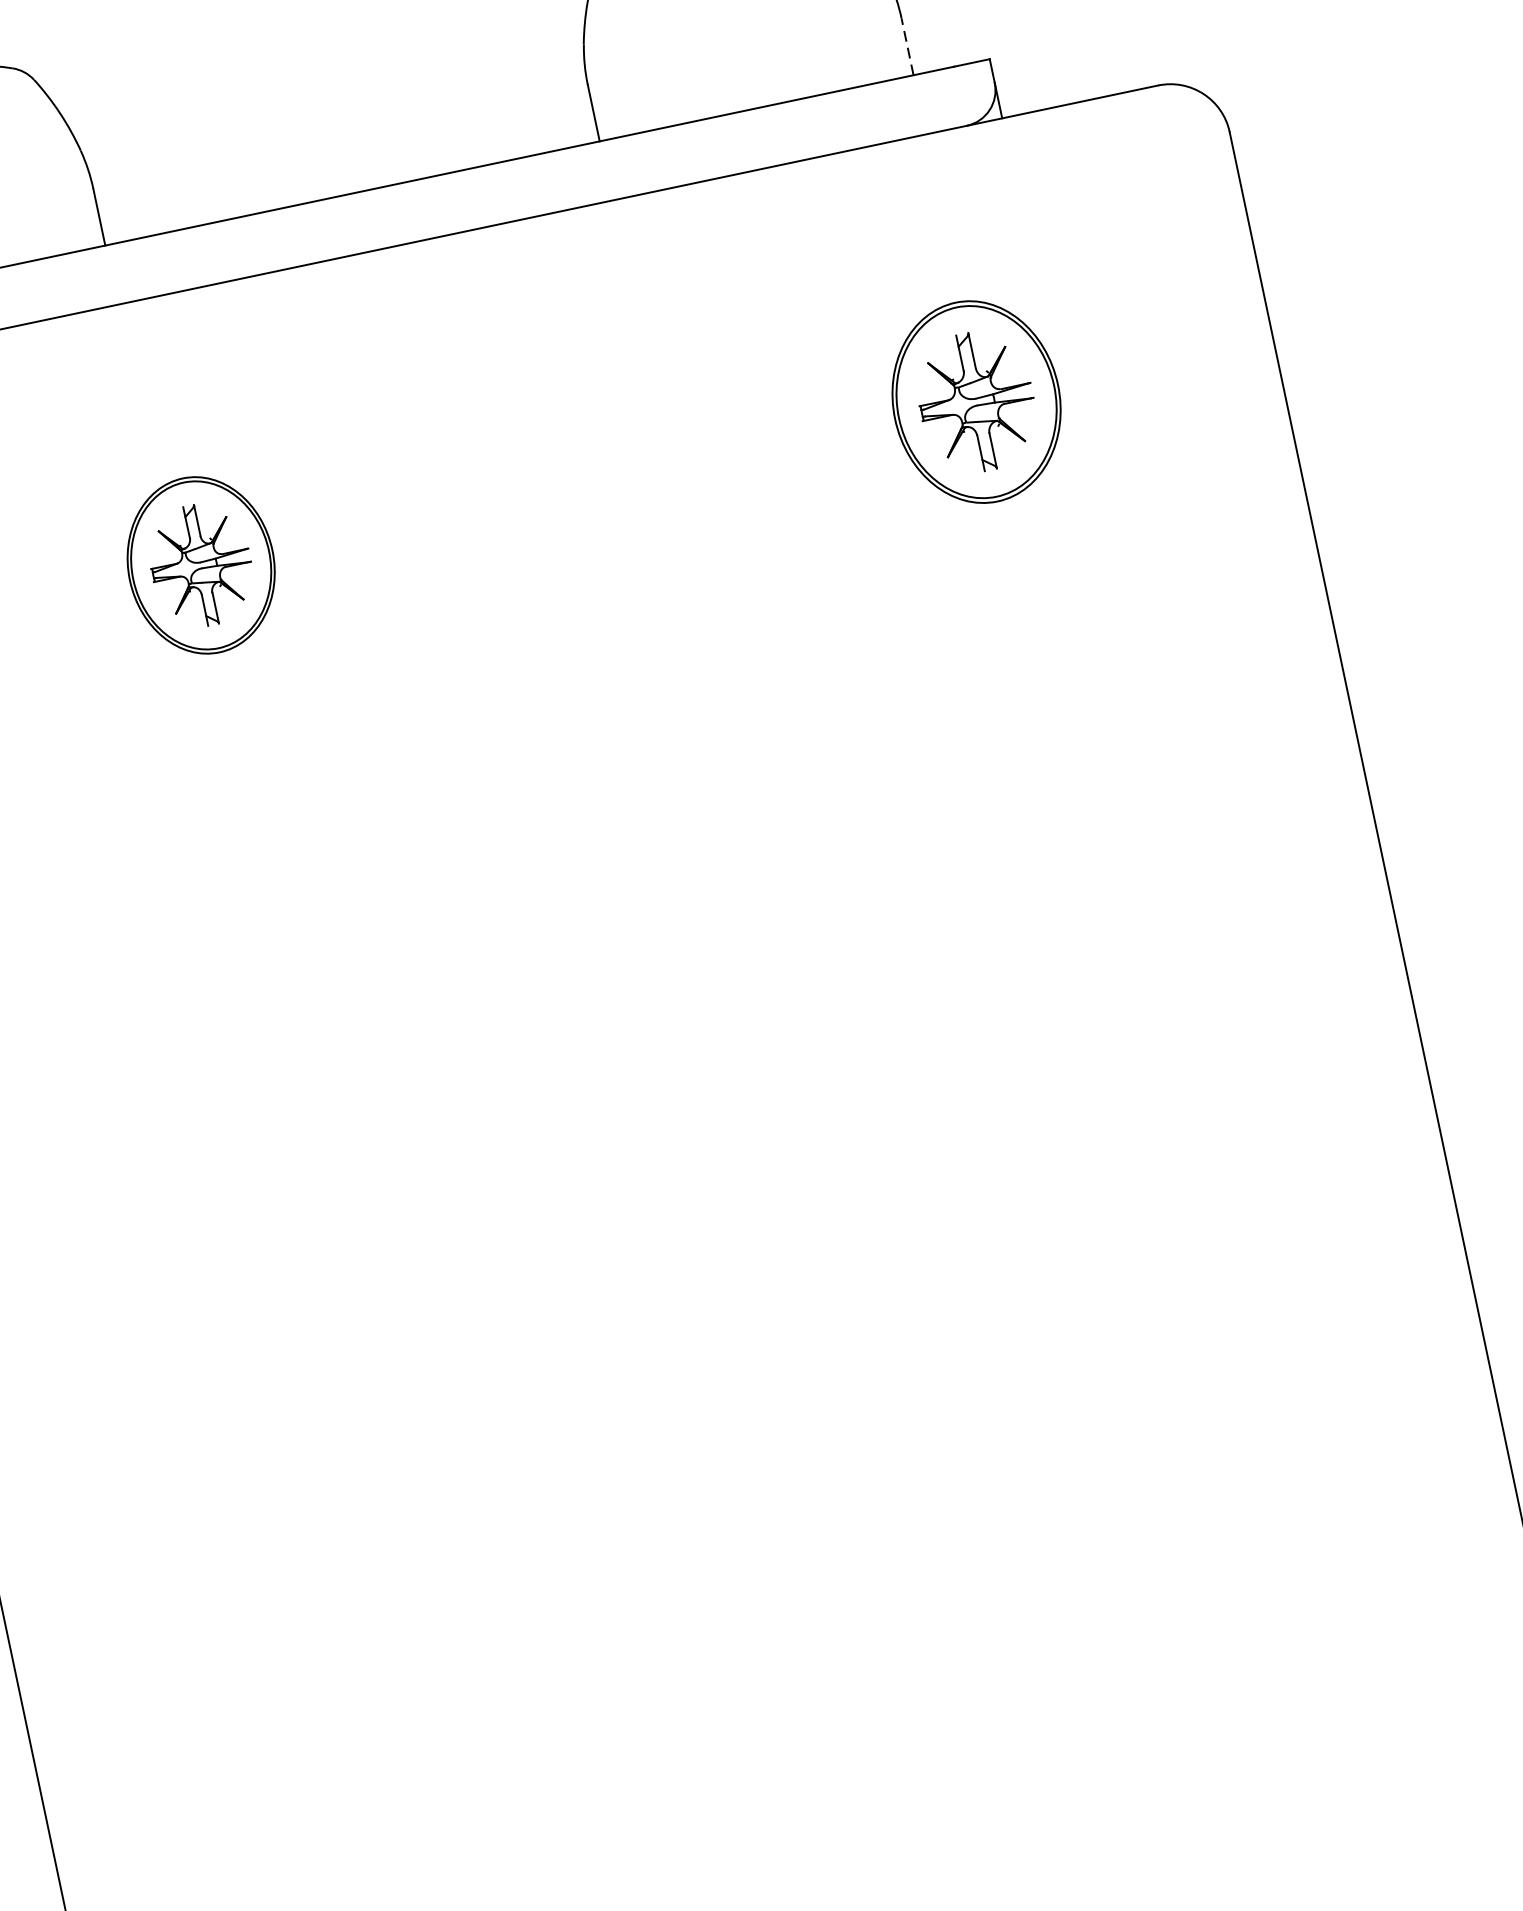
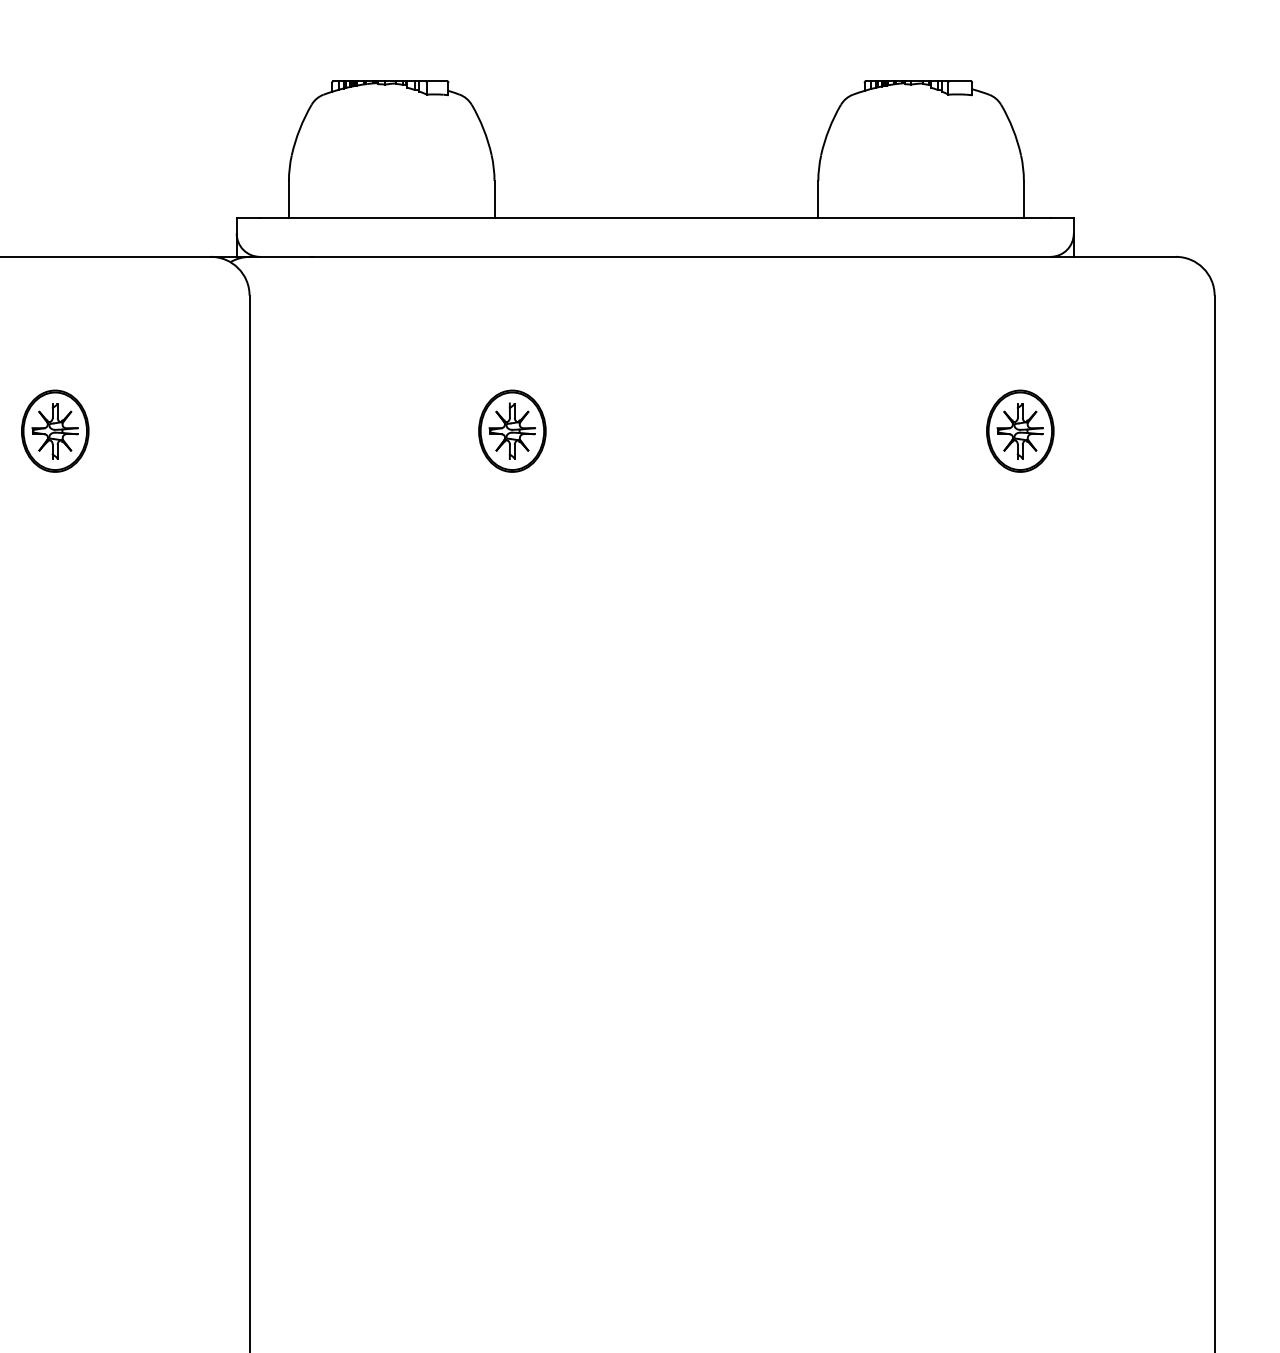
line: (906, 46) -> (1023, 199), dashed -> solid
part: (976, 400) -> (1020, 430), size x0.62
part: (201, 564) -> (512, 430), size x0.71

